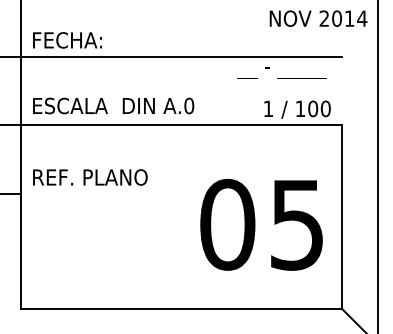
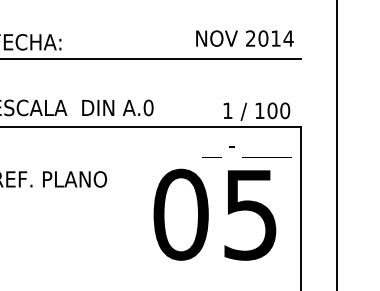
text: (318, 18) -> (244, 38), moved
text: (281, 72) -> (245, 151), moved
text: (261, 224) -> (214, 214), moved

